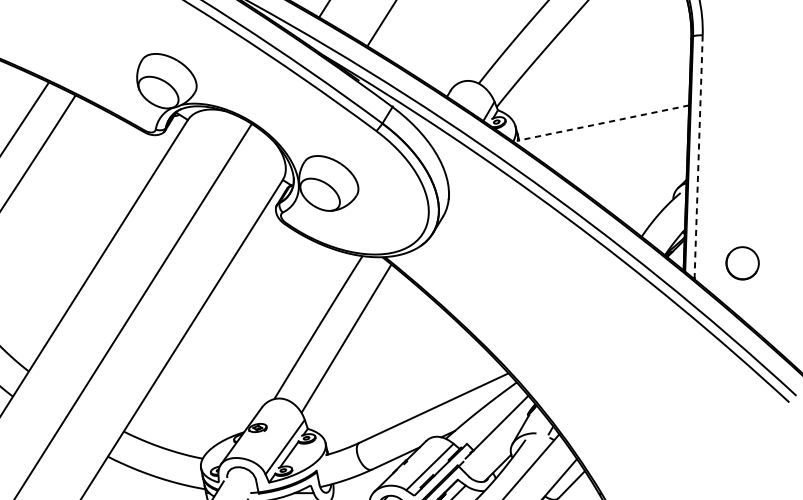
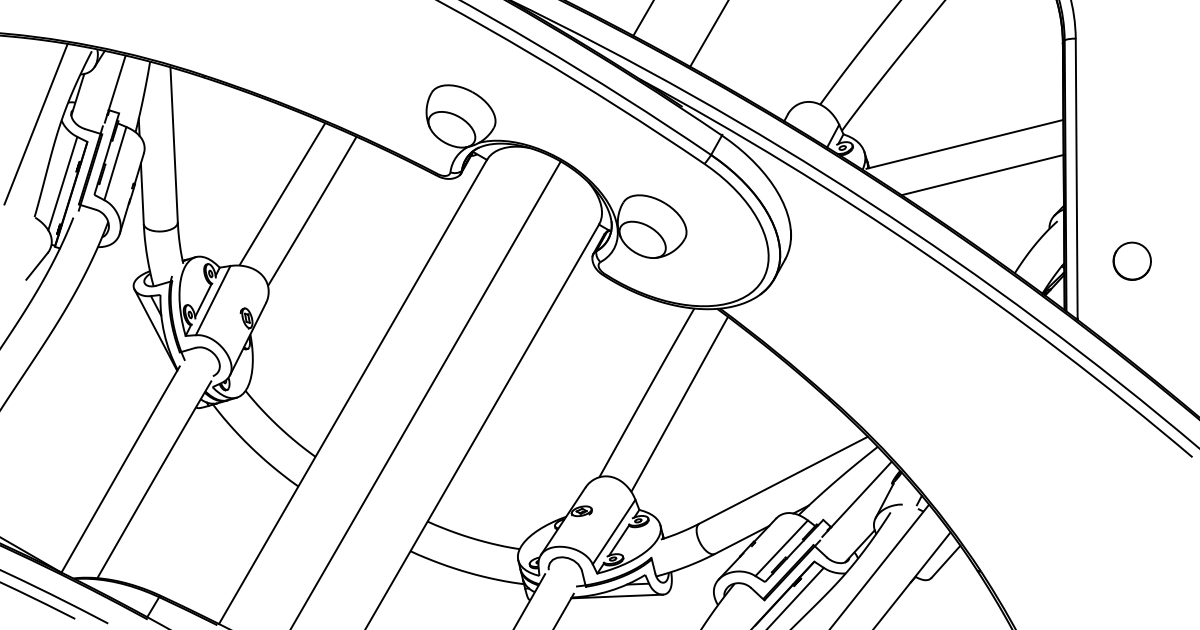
line: (602, 123) -> (964, 144), dashed -> solid
line: (617, 149) -> (982, 174), added
line: (698, 156) -> (1076, 178), dashed -> solid
part: (742, 262) -> (1131, 260), moved

